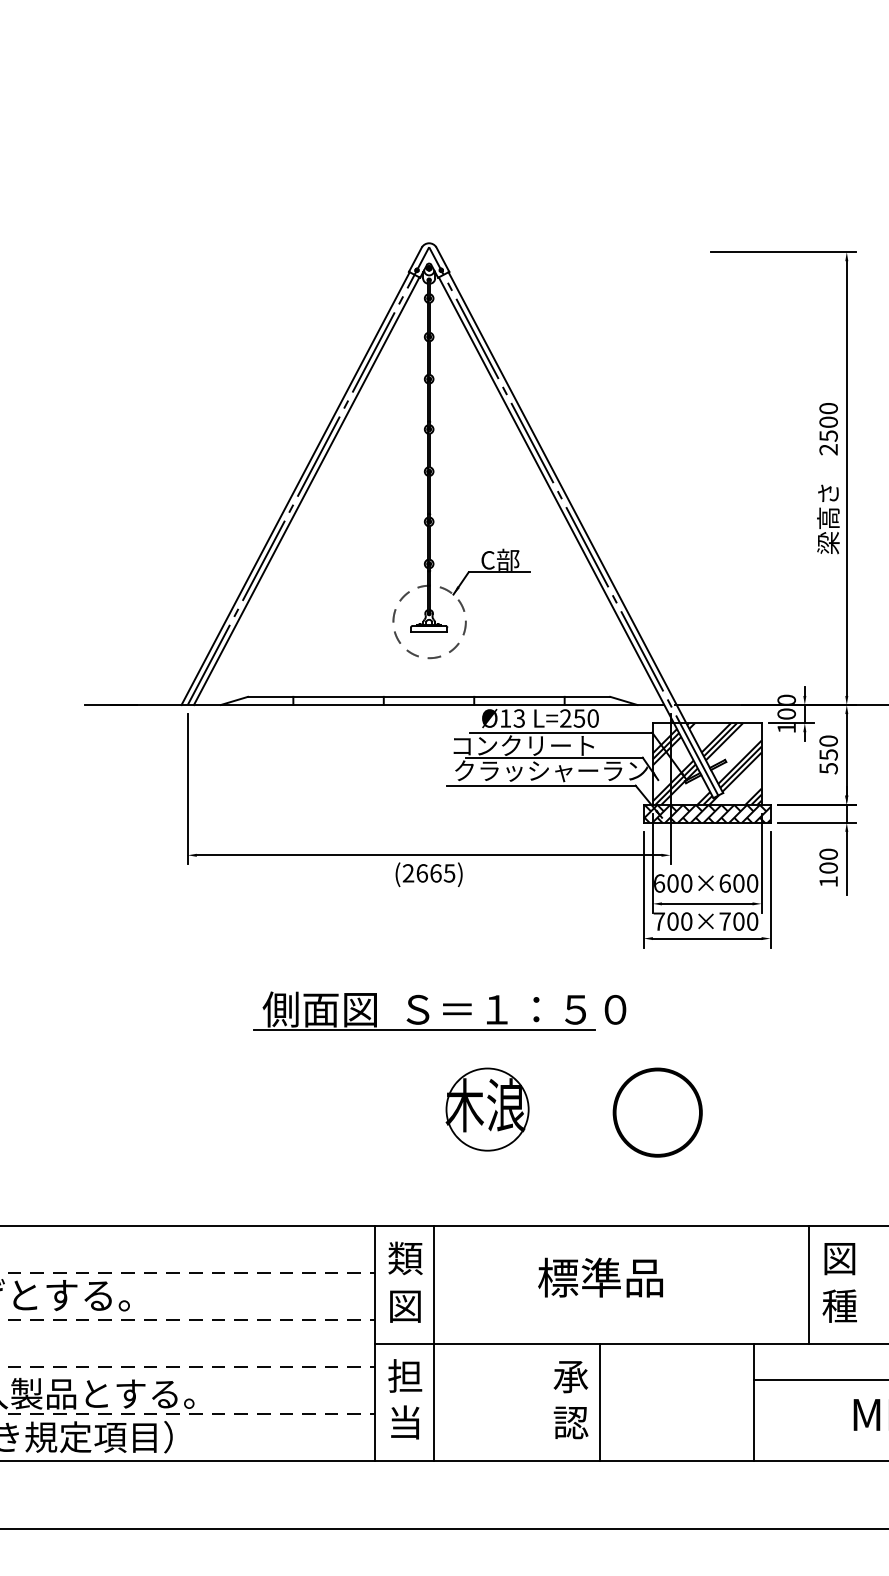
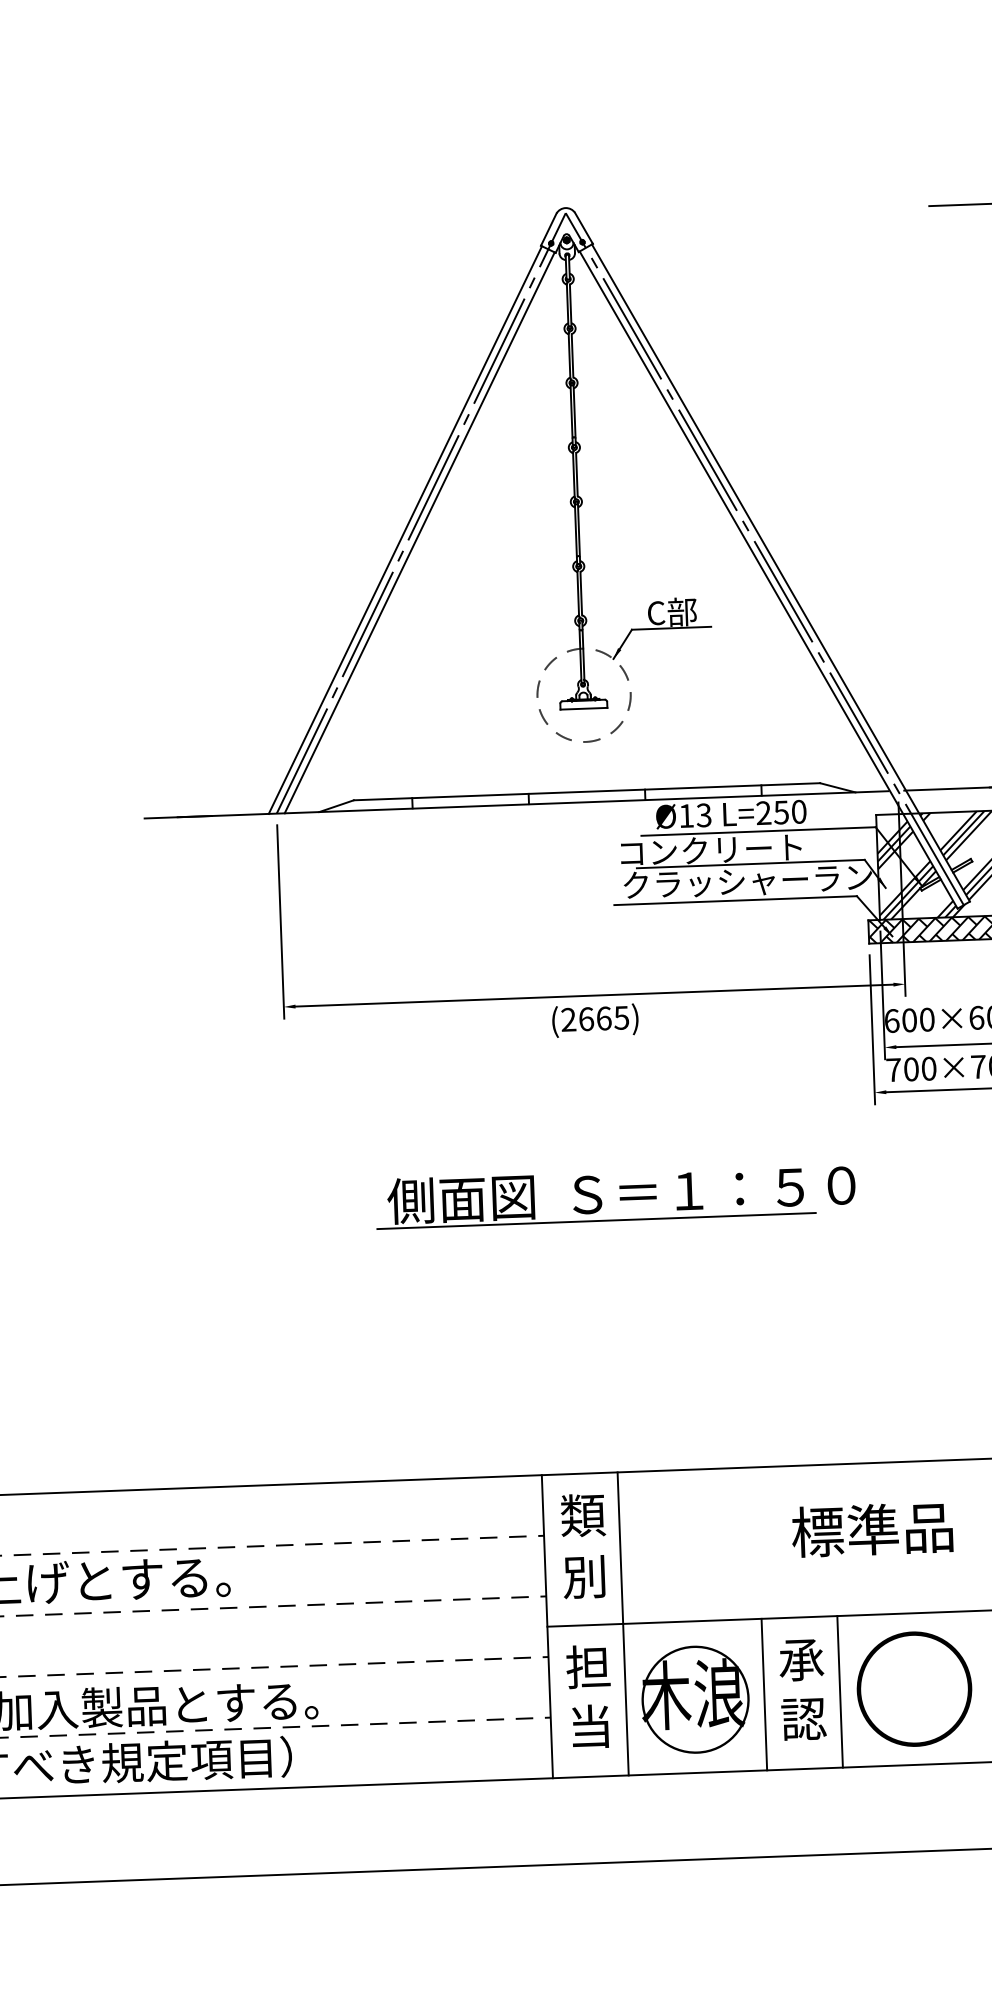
text: (487, 1109) -> (695, 1699), moved
part: (657, 1112) -> (914, 1689), moved
text: (600, 1277) -> (872, 1529), moved
text: (404, 1305) -> (583, 1576), 図 -> 別
line: (541, 1402) -> (764, 1694), added

